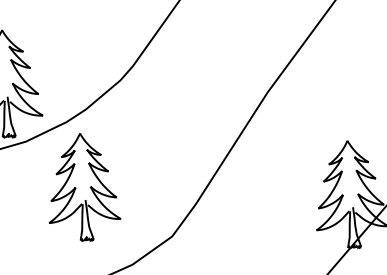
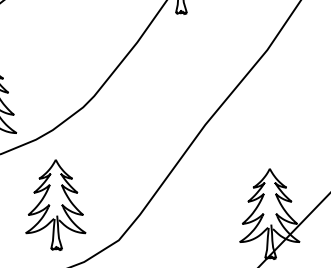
part: (82, 186) -> (55, 204), moved

